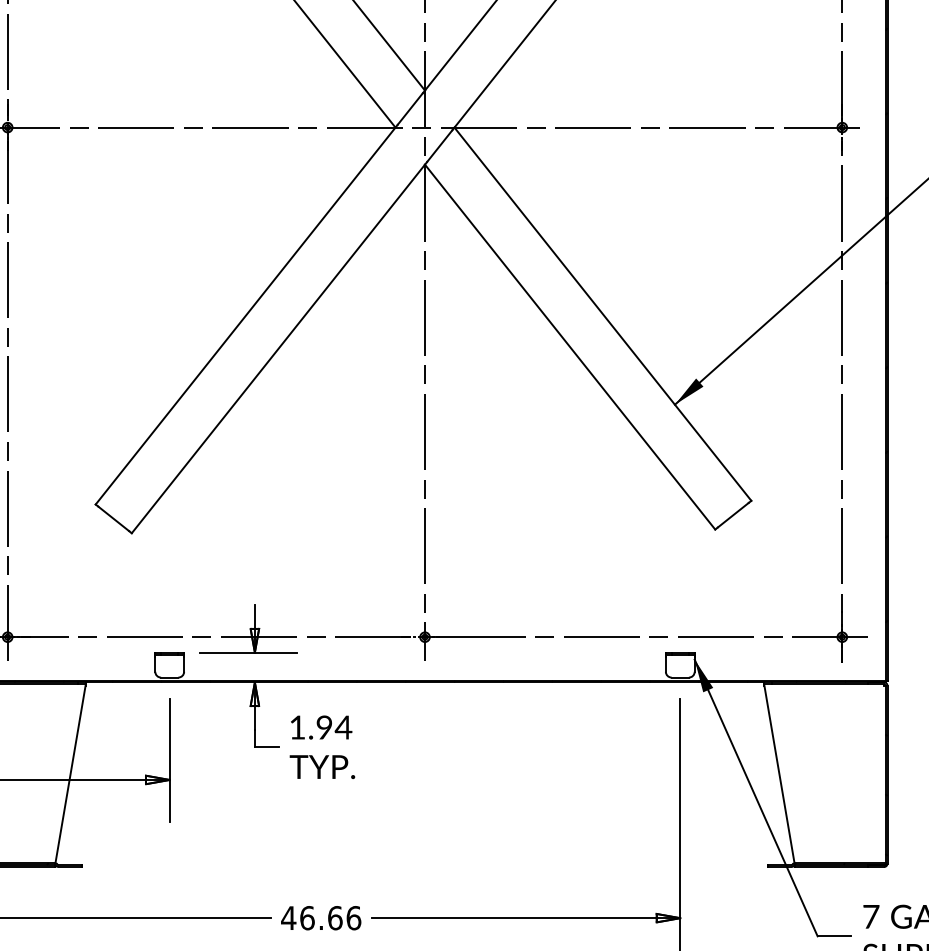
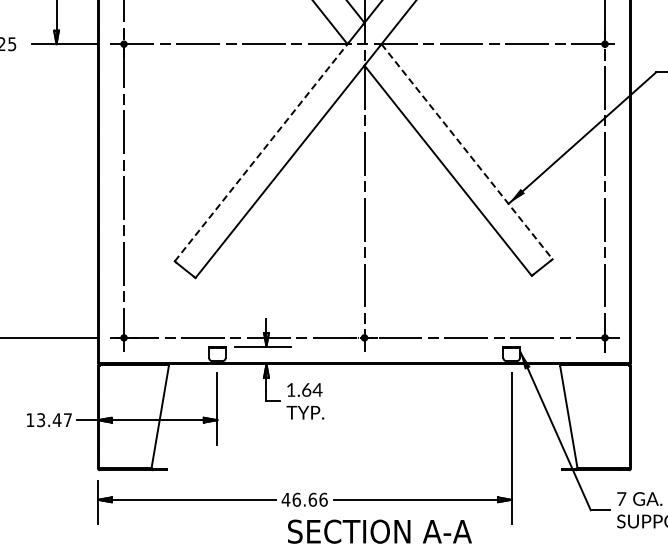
line: (246, 315) -> (261, 152), solid -> dashed
line: (603, 315) -> (467, 152), solid -> dashed
text: (324, 726) -> (306, 389), 1.94 -> 1.64

